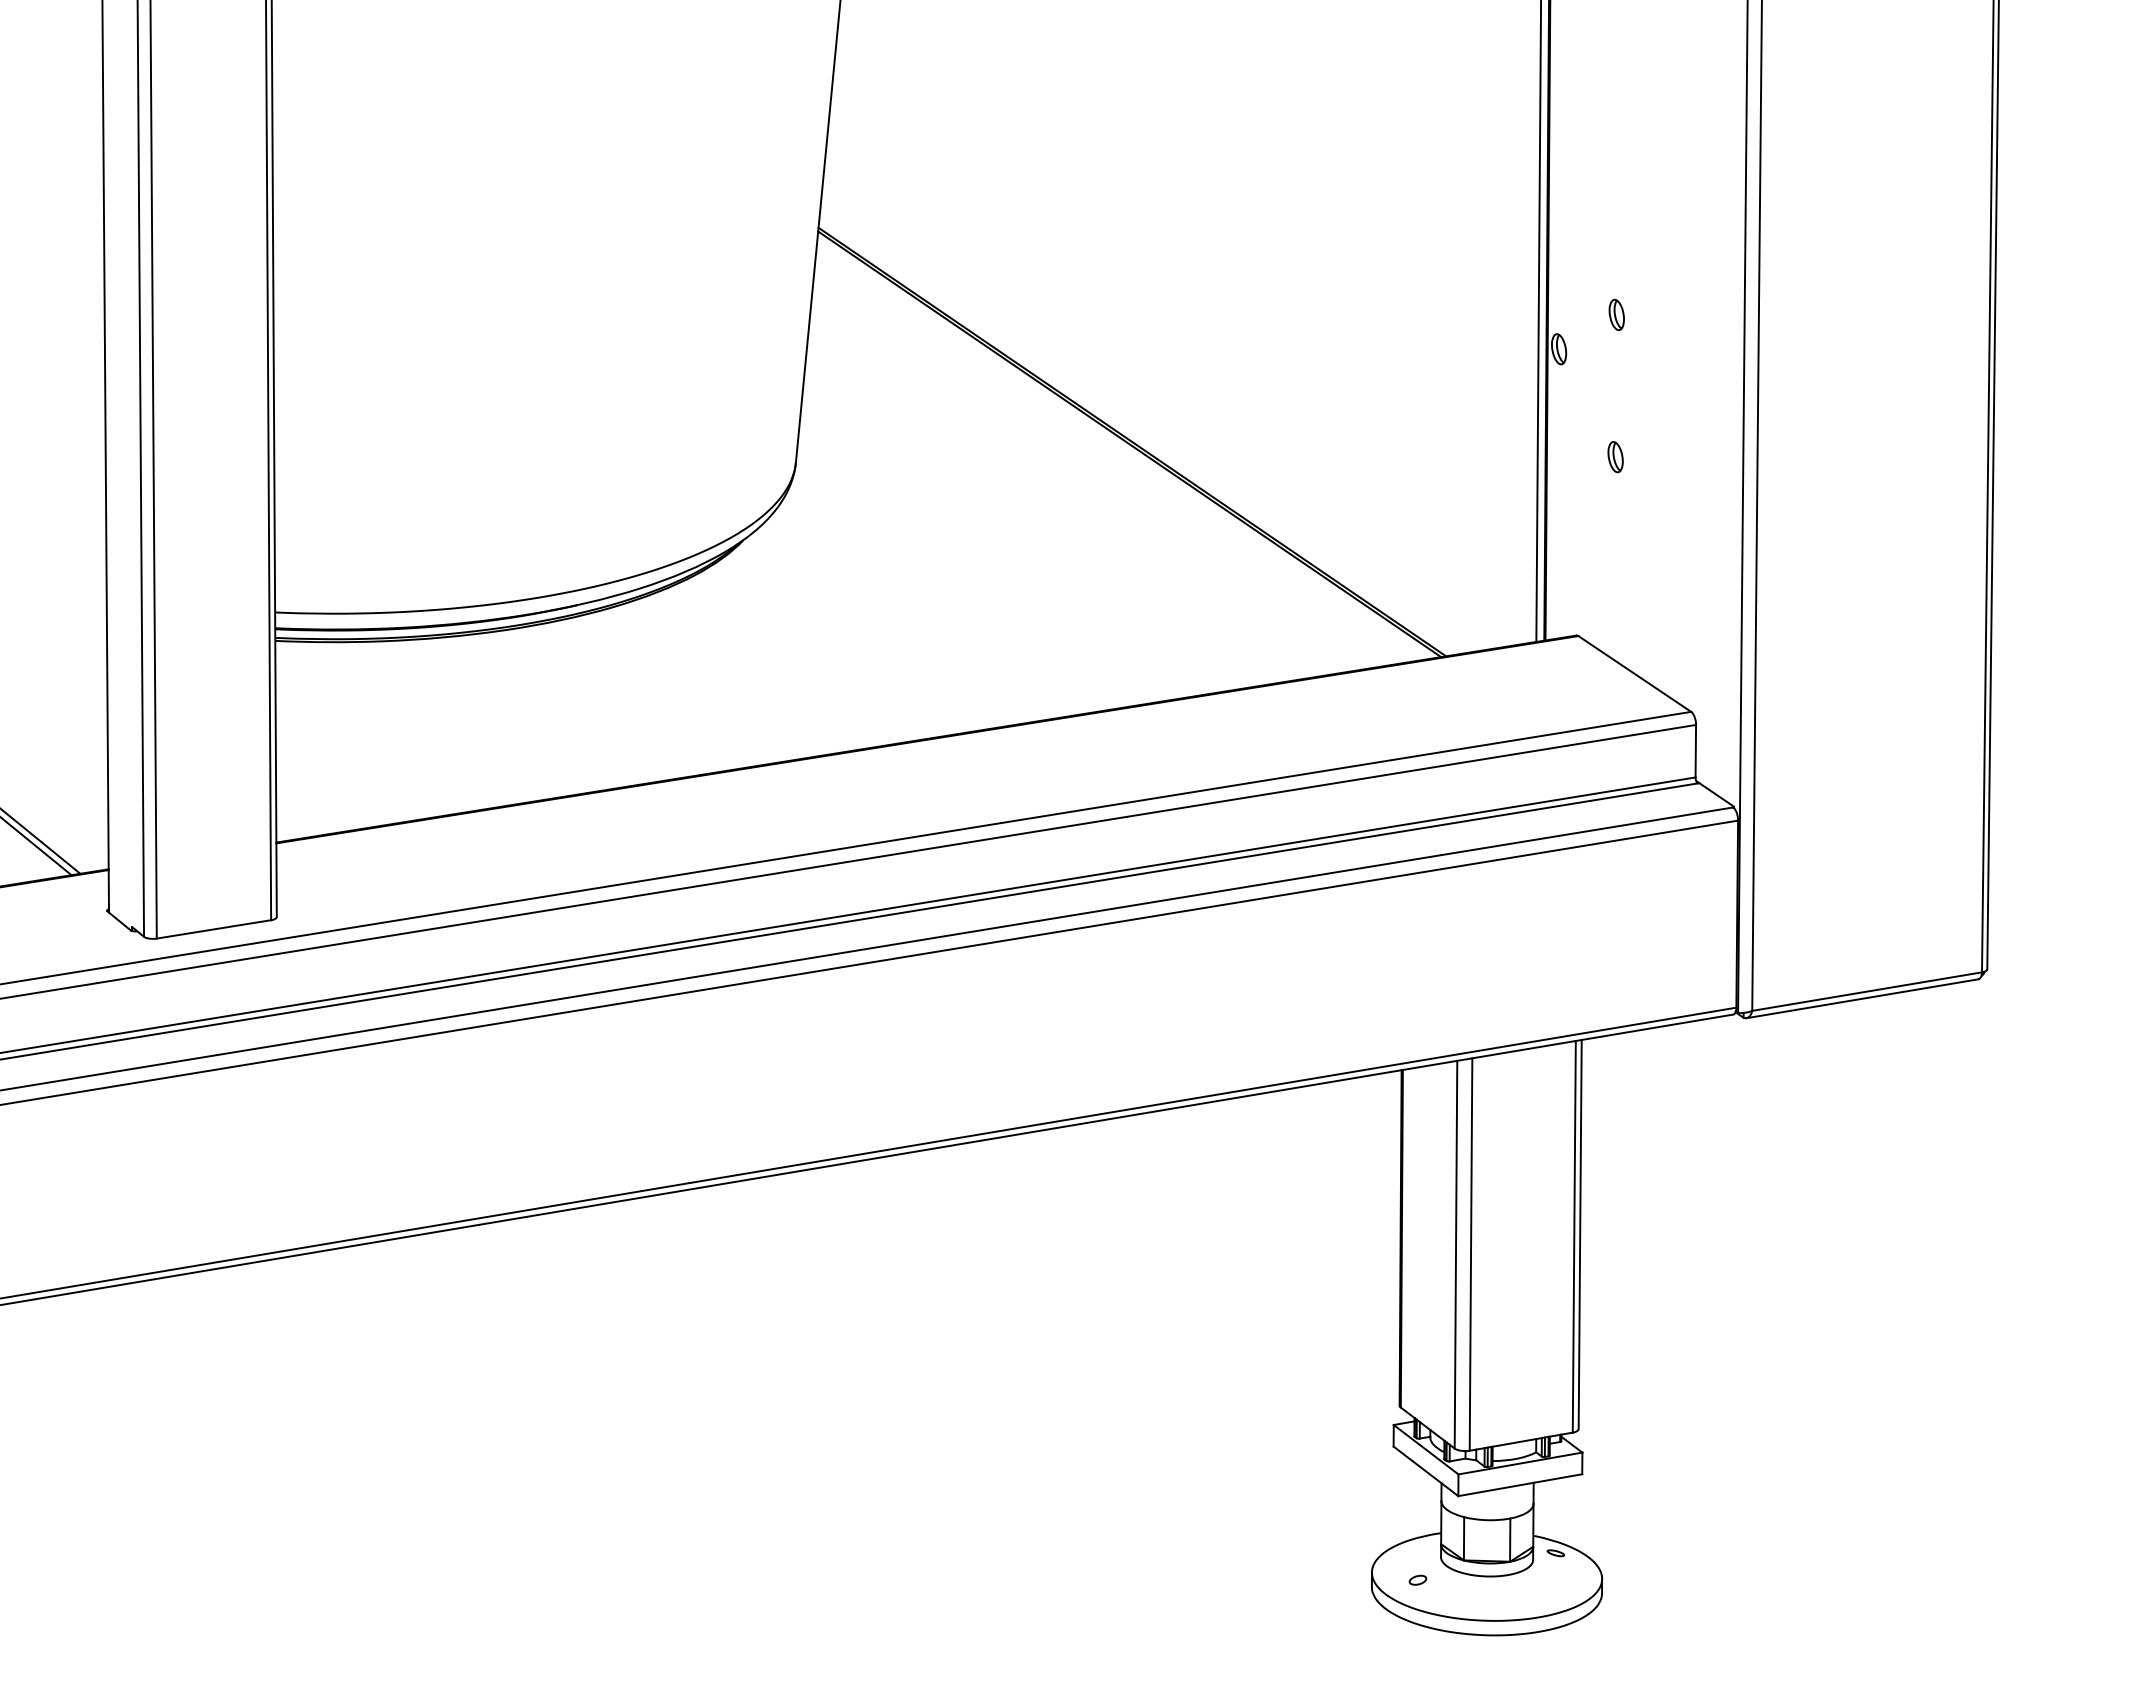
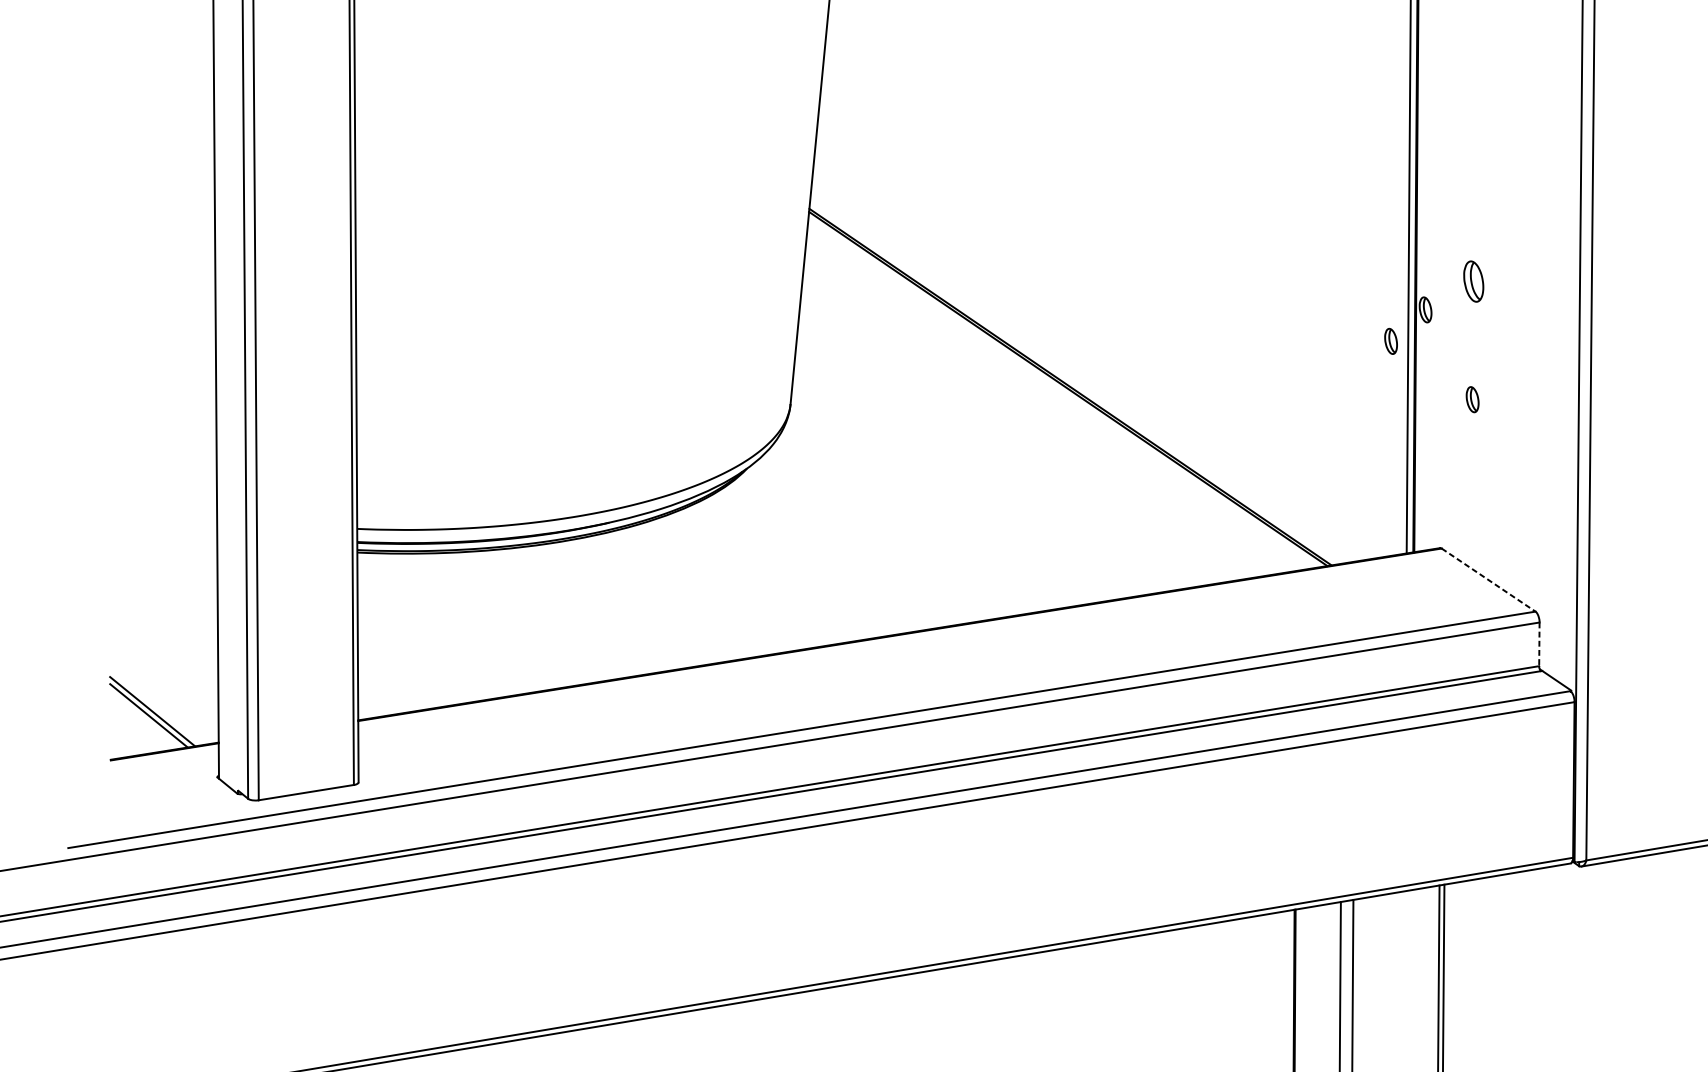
part: (1616, 314) -> (1473, 280), size x1.6
part: (1517, 387) -> (1391, 341), added
line: (1634, 673) -> (1488, 579), solid -> dashed
line: (1695, 751) -> (1539, 644), solid -> dashed

